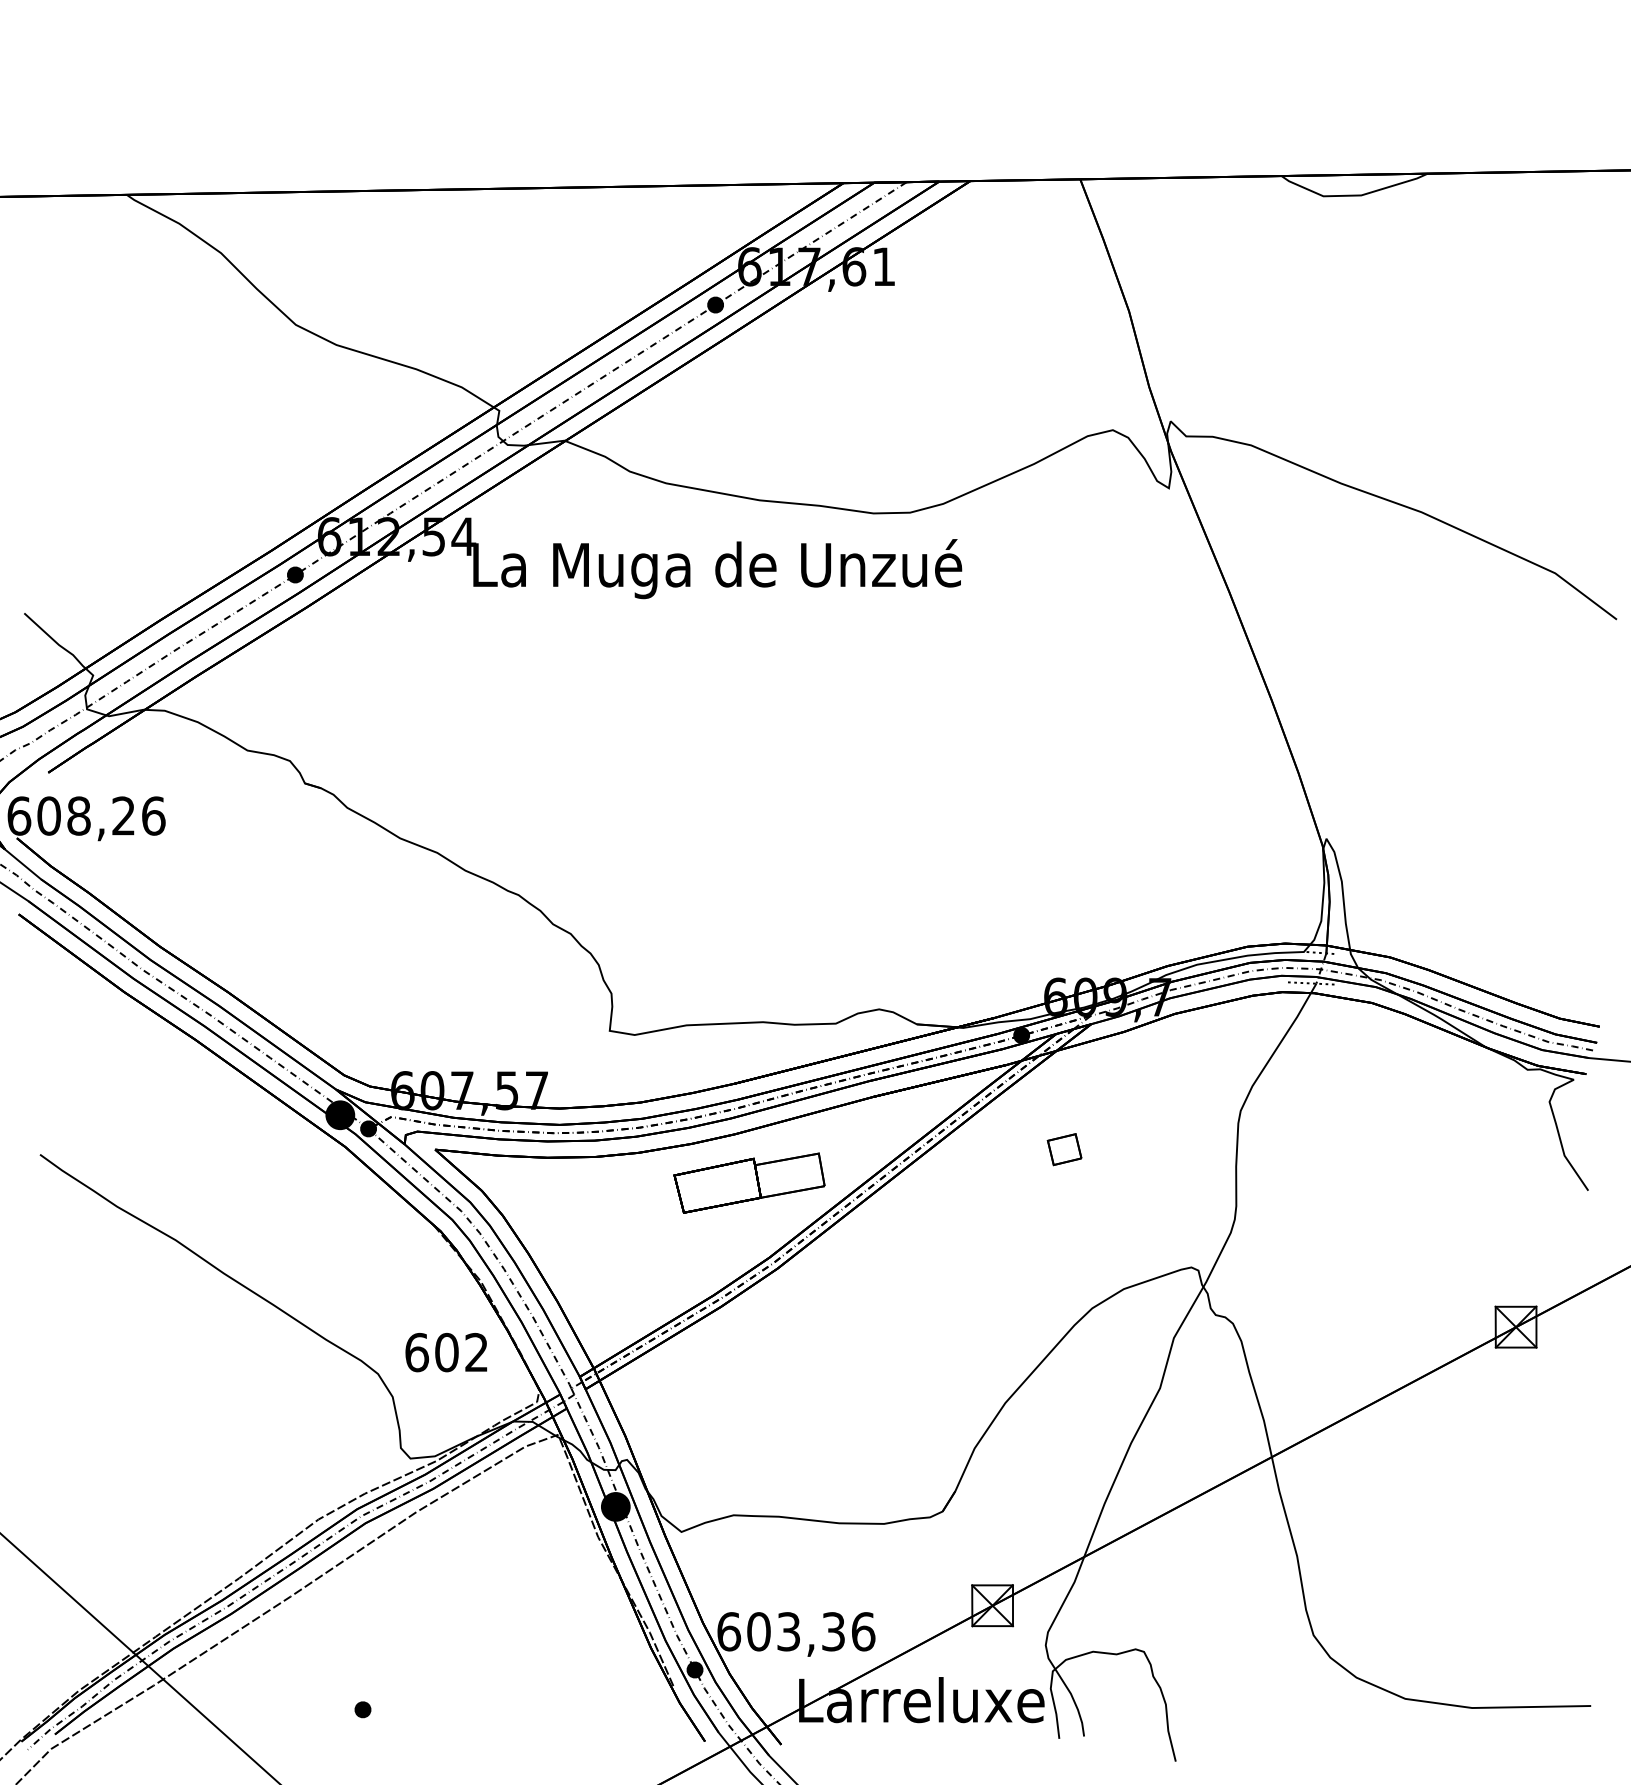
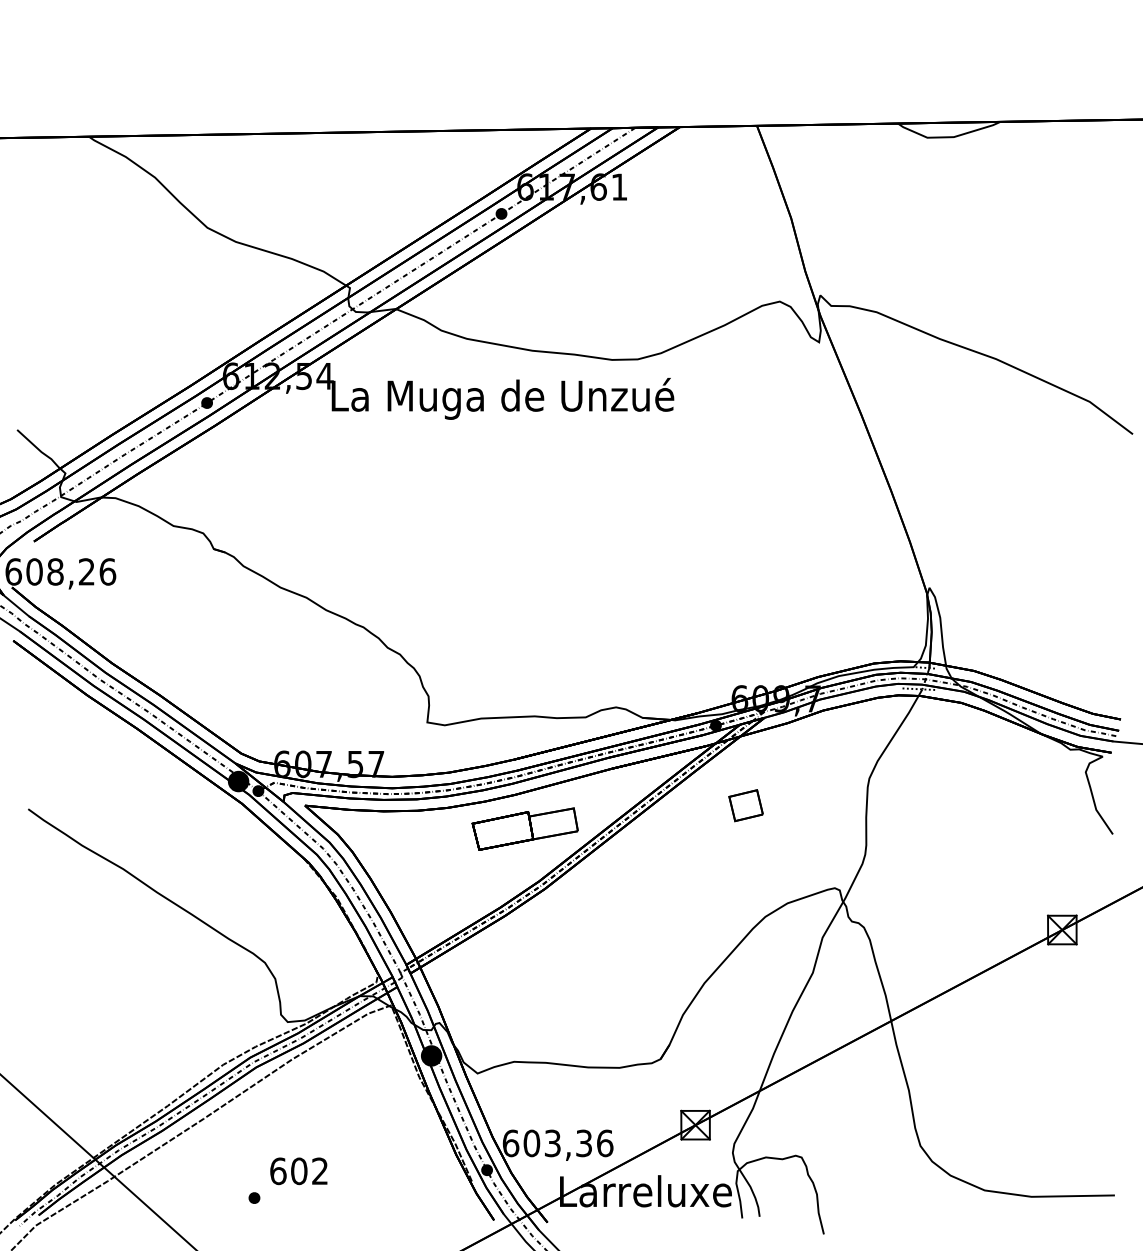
part: (1064, 1149) -> (745, 805), size x1.43
text: (446, 1352) -> (298, 1171), moved

